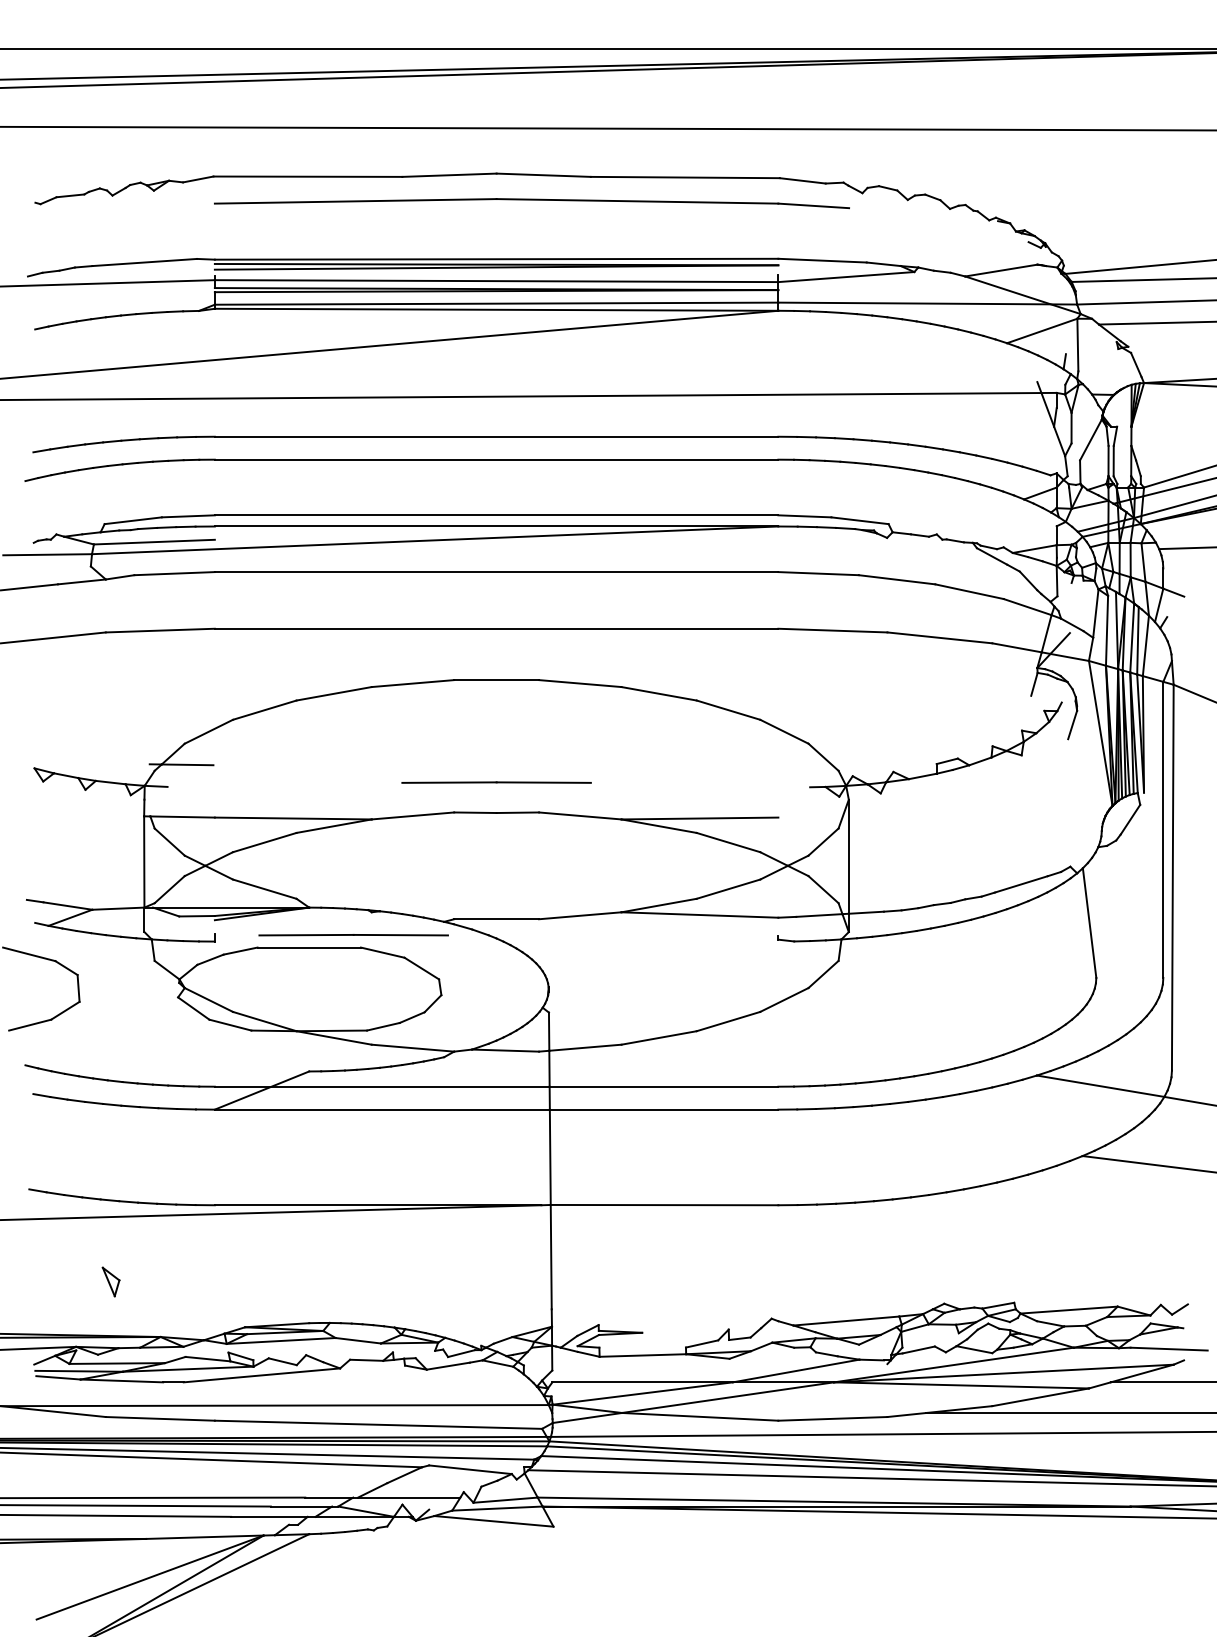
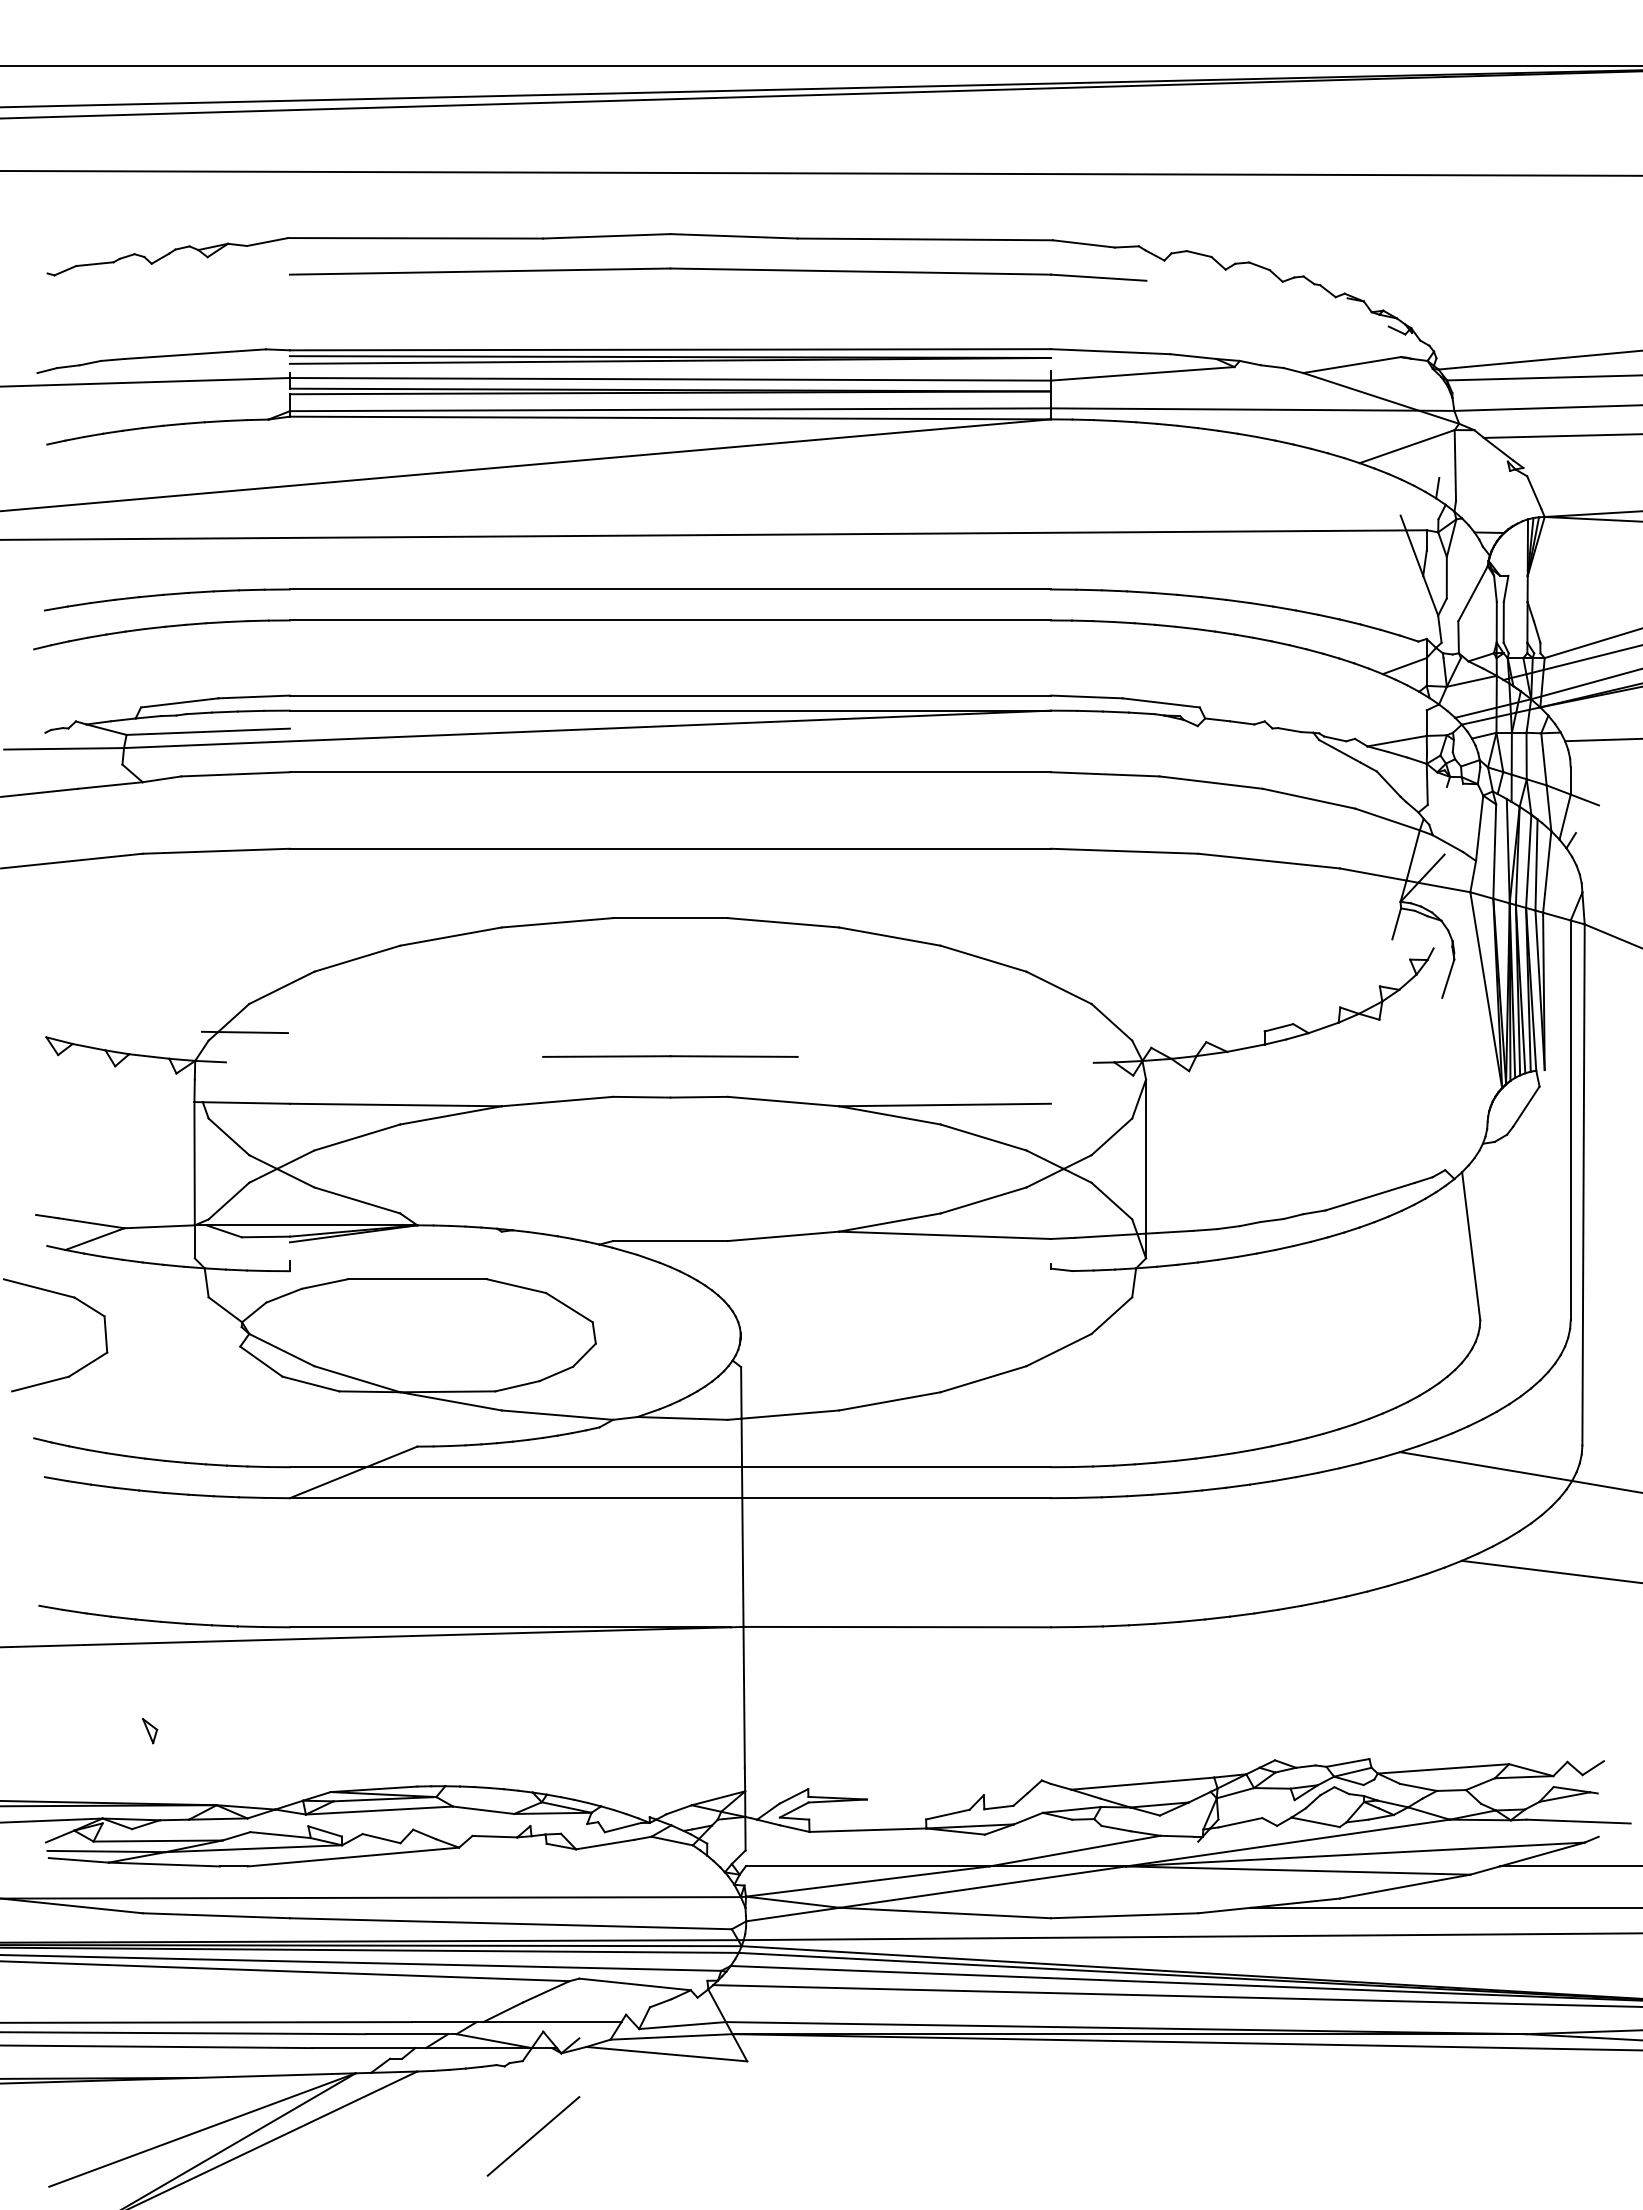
line: (353, 935) -> (477, 1262), removed
part: (111, 1282) -> (150, 1731), size x0.62
line: (395, 1582) -> (533, 2136), added

